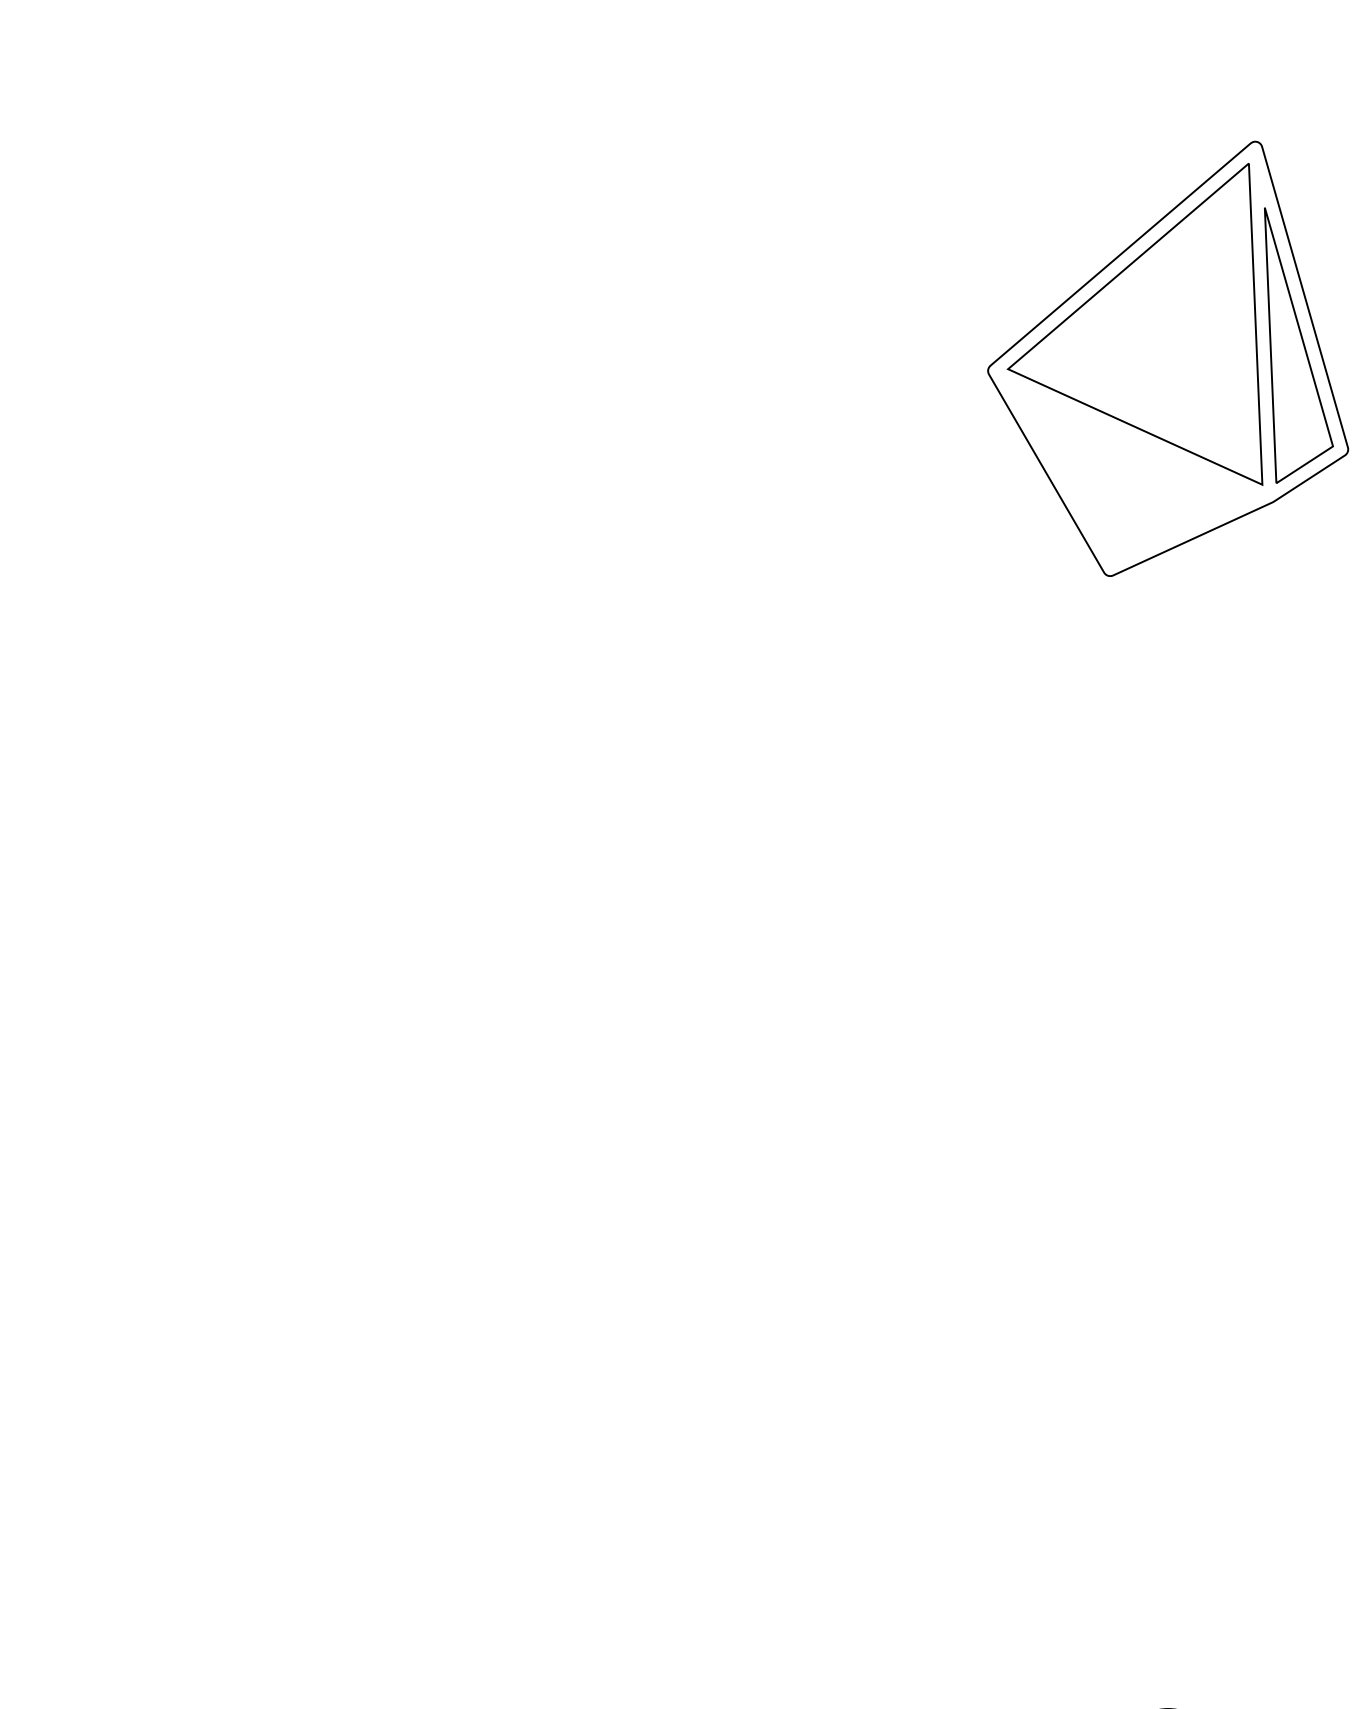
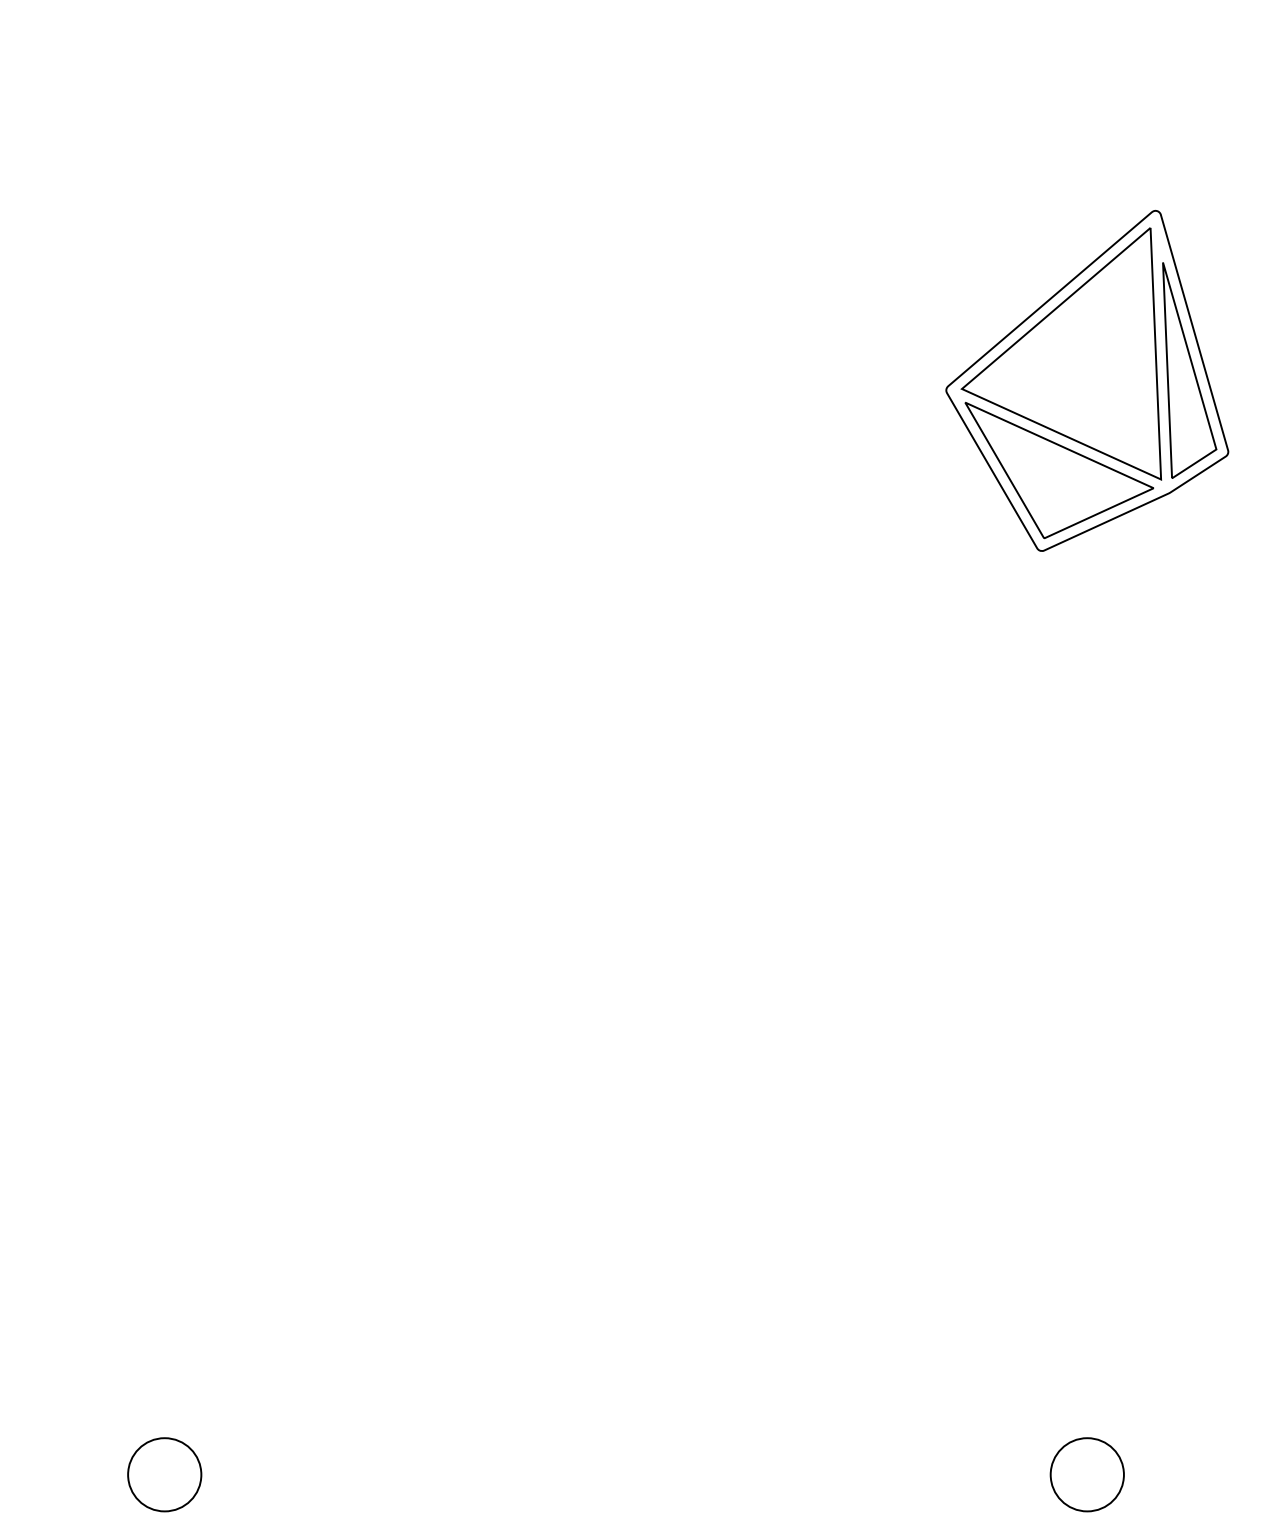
part: (1132, 473) -> (1059, 470), added

